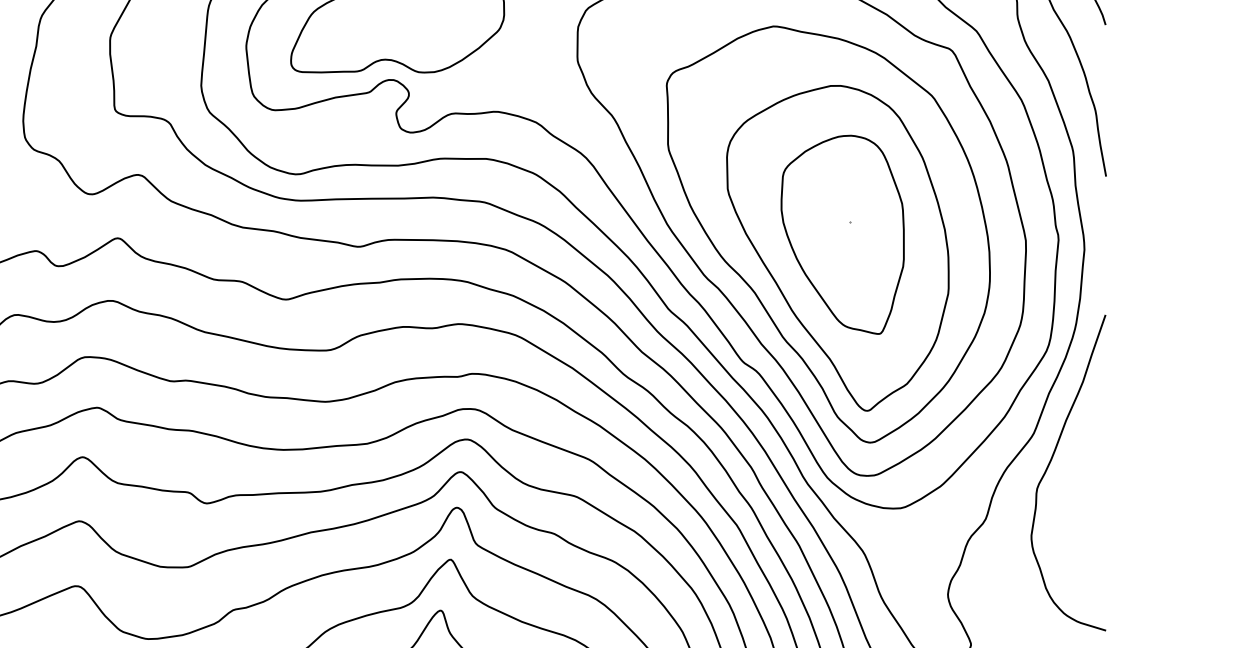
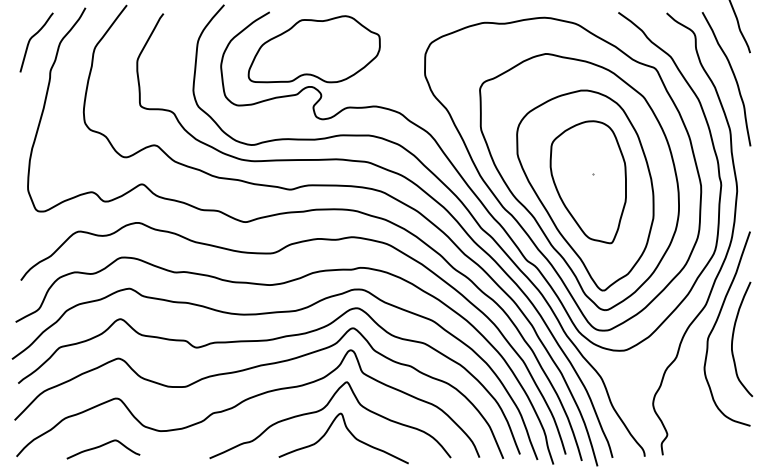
curve: (1078, 490) -> (733, 339), added

